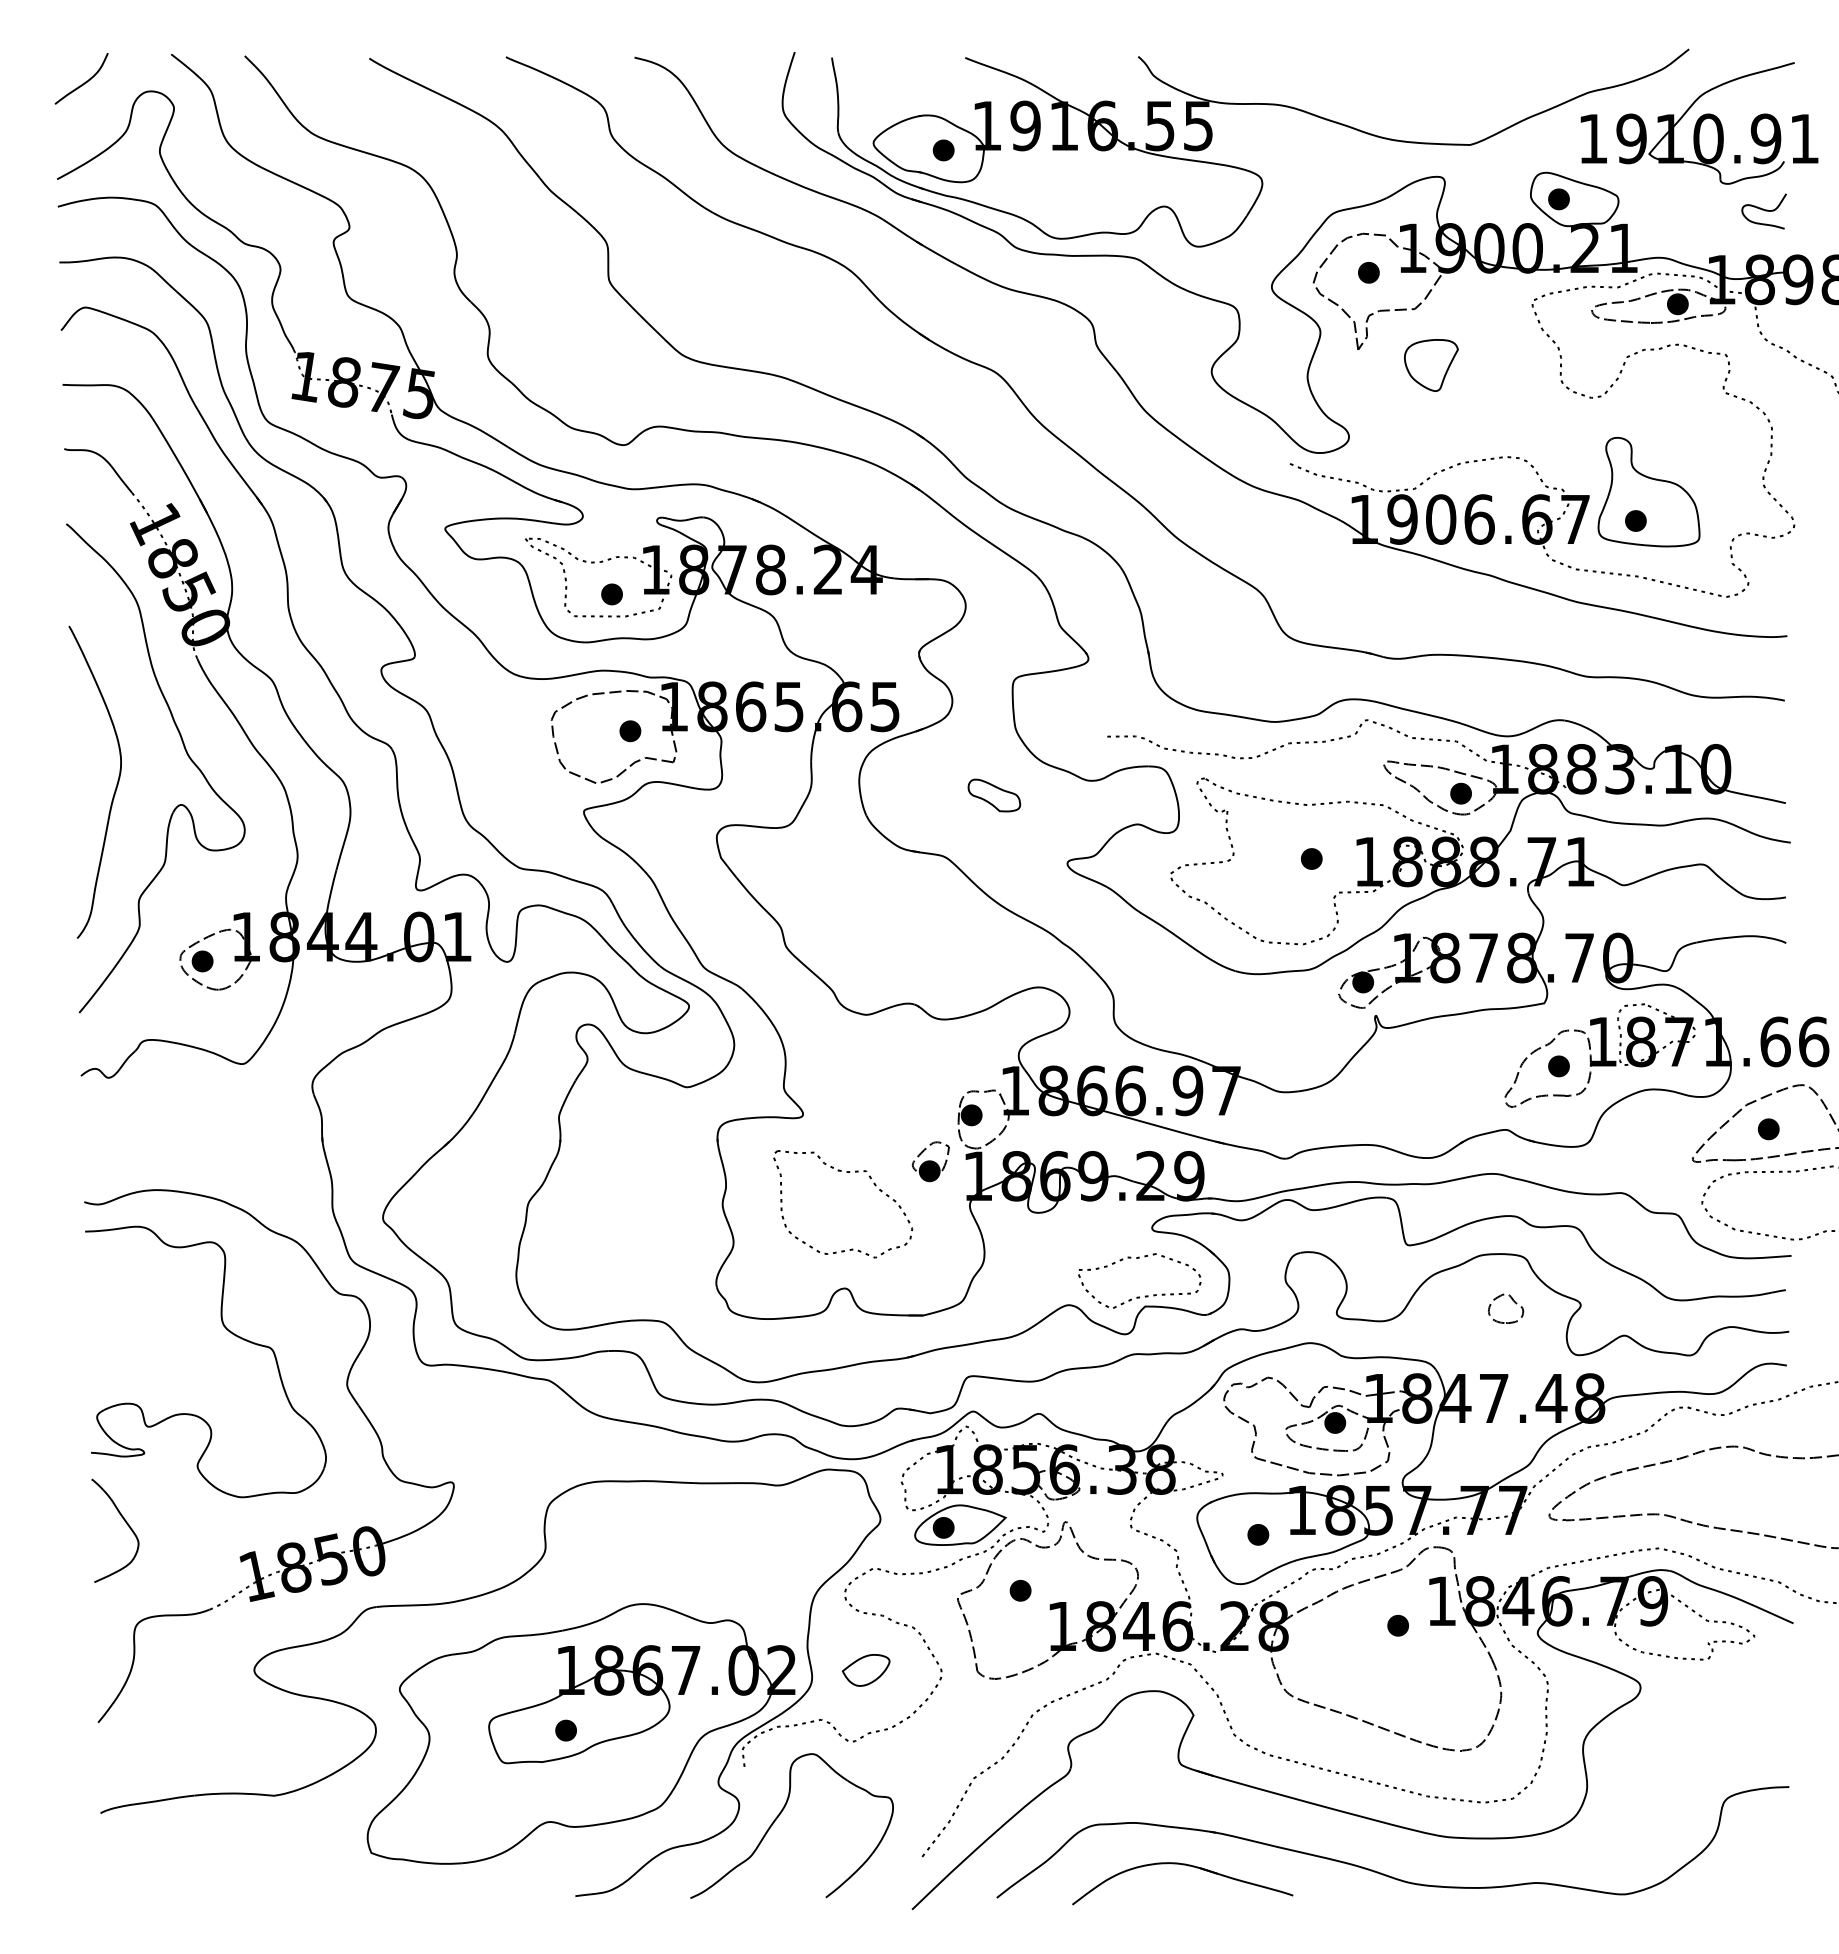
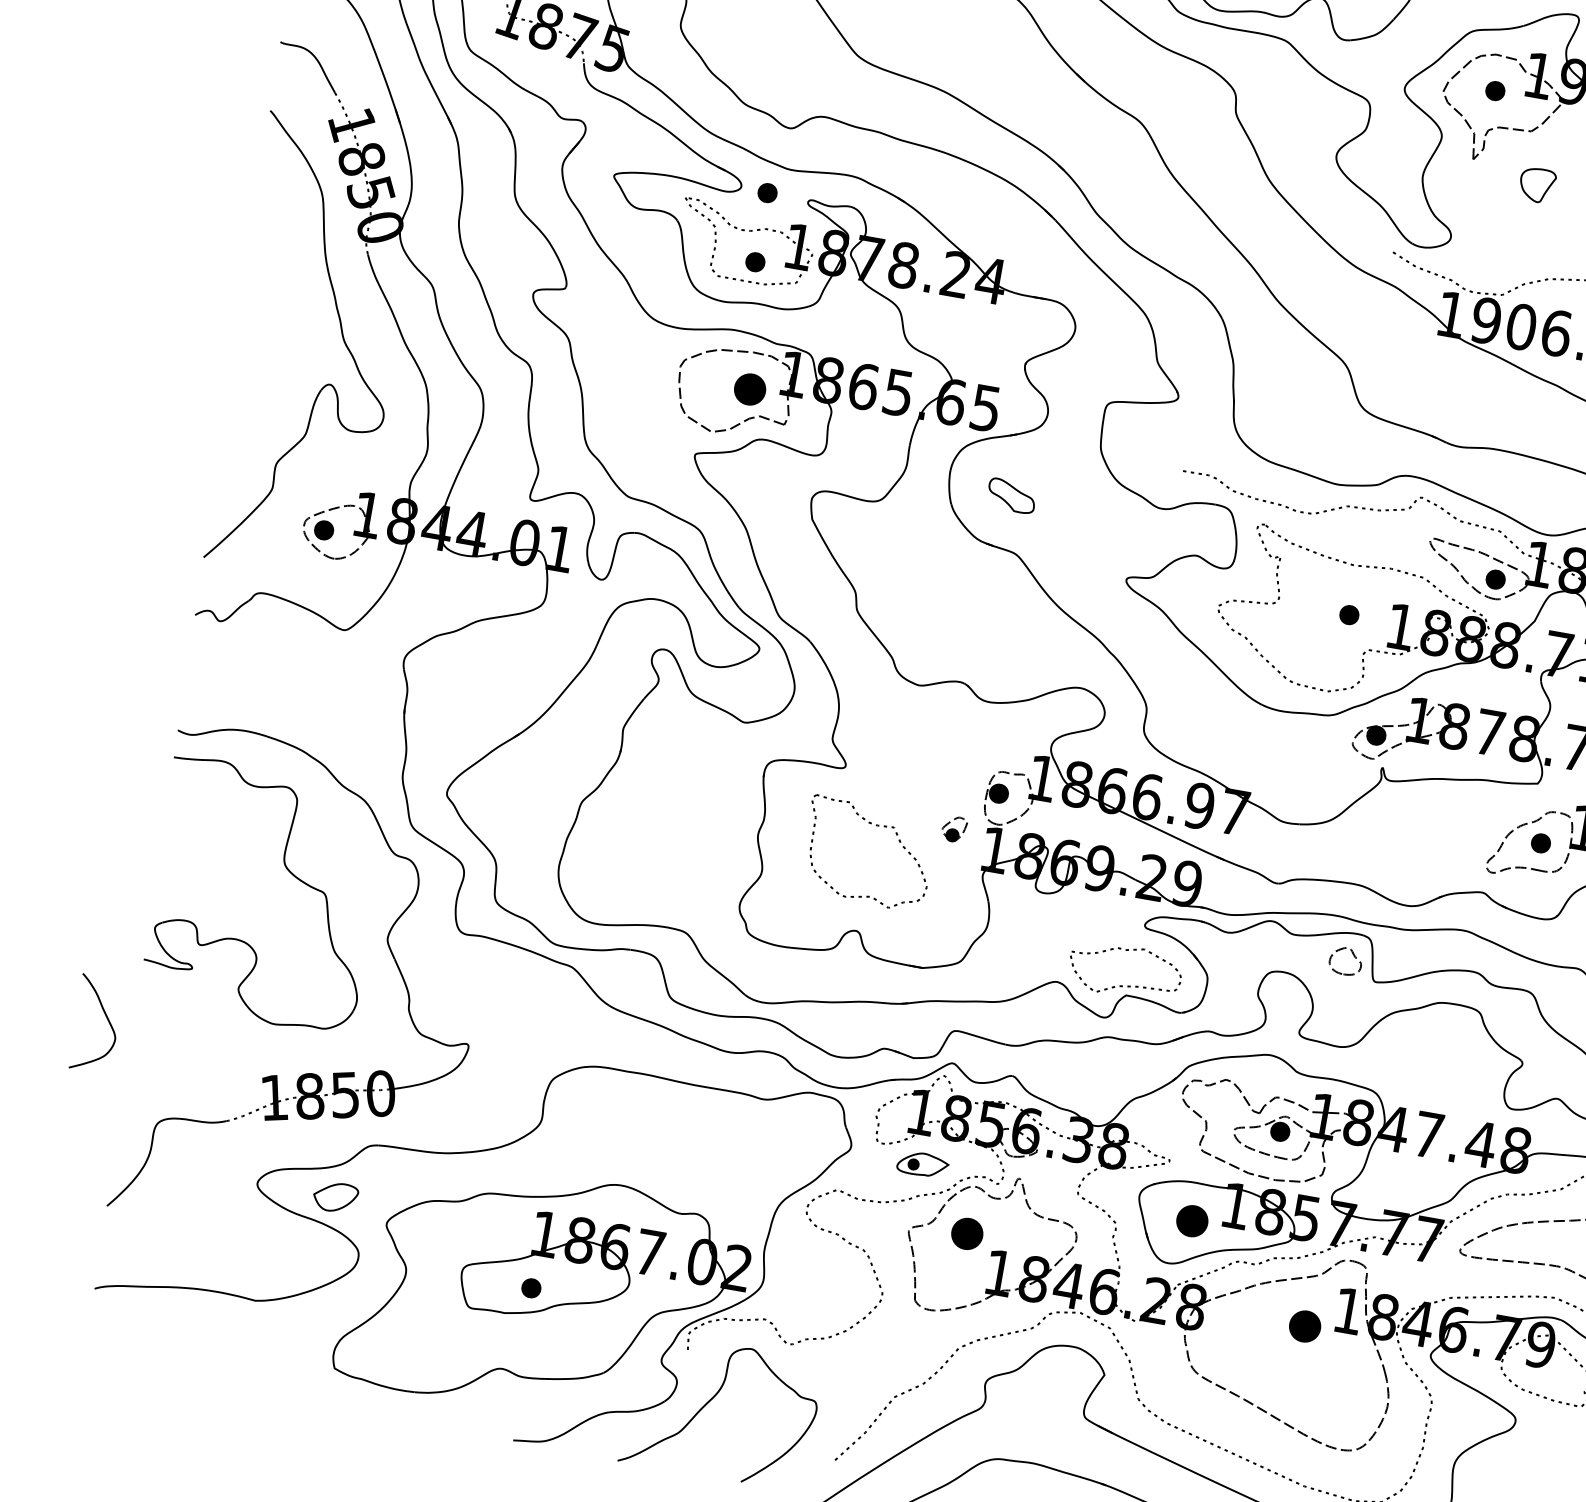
part: (1431, 365) -> (1537, 185), size x0.7
part: (611, 518) -> (767, 193), added
part: (630, 731) -> (750, 389), size x1.6
curve: (115, 787) -> (272, 358), removed
part: (994, 795) -> (1011, 496), moved
part: (930, 1161) -> (954, 829), size x0.7
part: (1513, 1301) -> (1353, 955), moved
curve: (126, 1524) -> (107, 1020), moved
part: (960, 1524) -> (923, 1164), size x0.6
part: (1258, 1534) -> (1192, 1220), size x1.6
part: (1020, 1590) -> (967, 1233), size x1.6
part: (1397, 1625) -> (1304, 1326), size x1.6
part: (865, 1670) -> (334, 1197), moved

